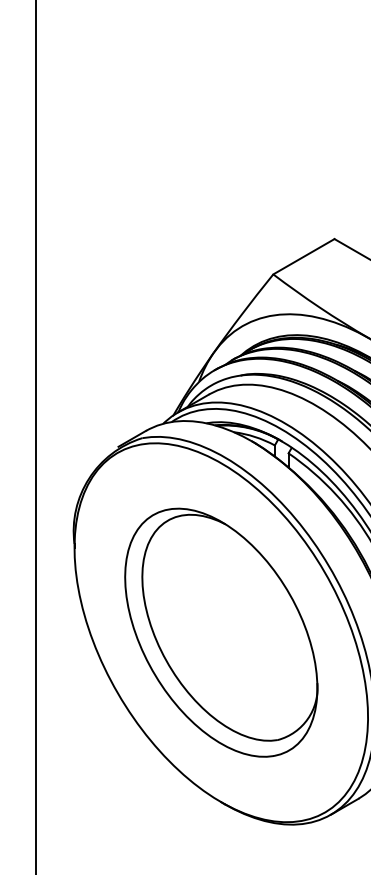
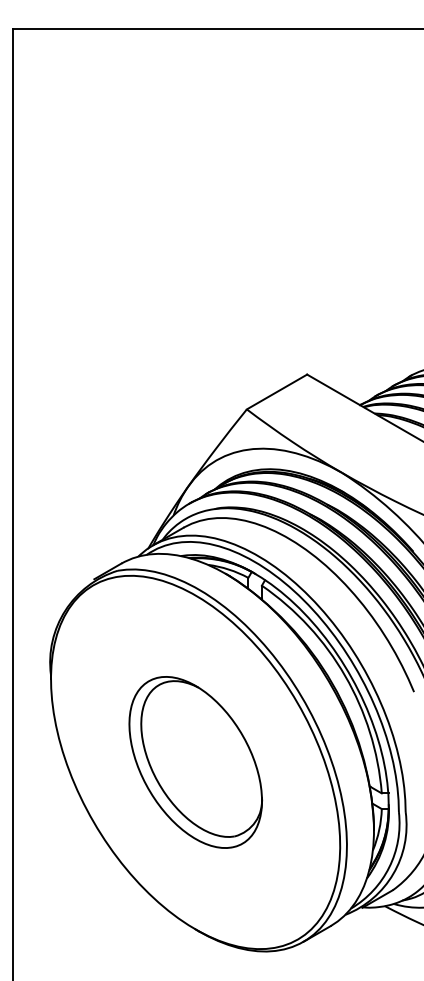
part: (221, 632) -> (195, 762), size x0.7

